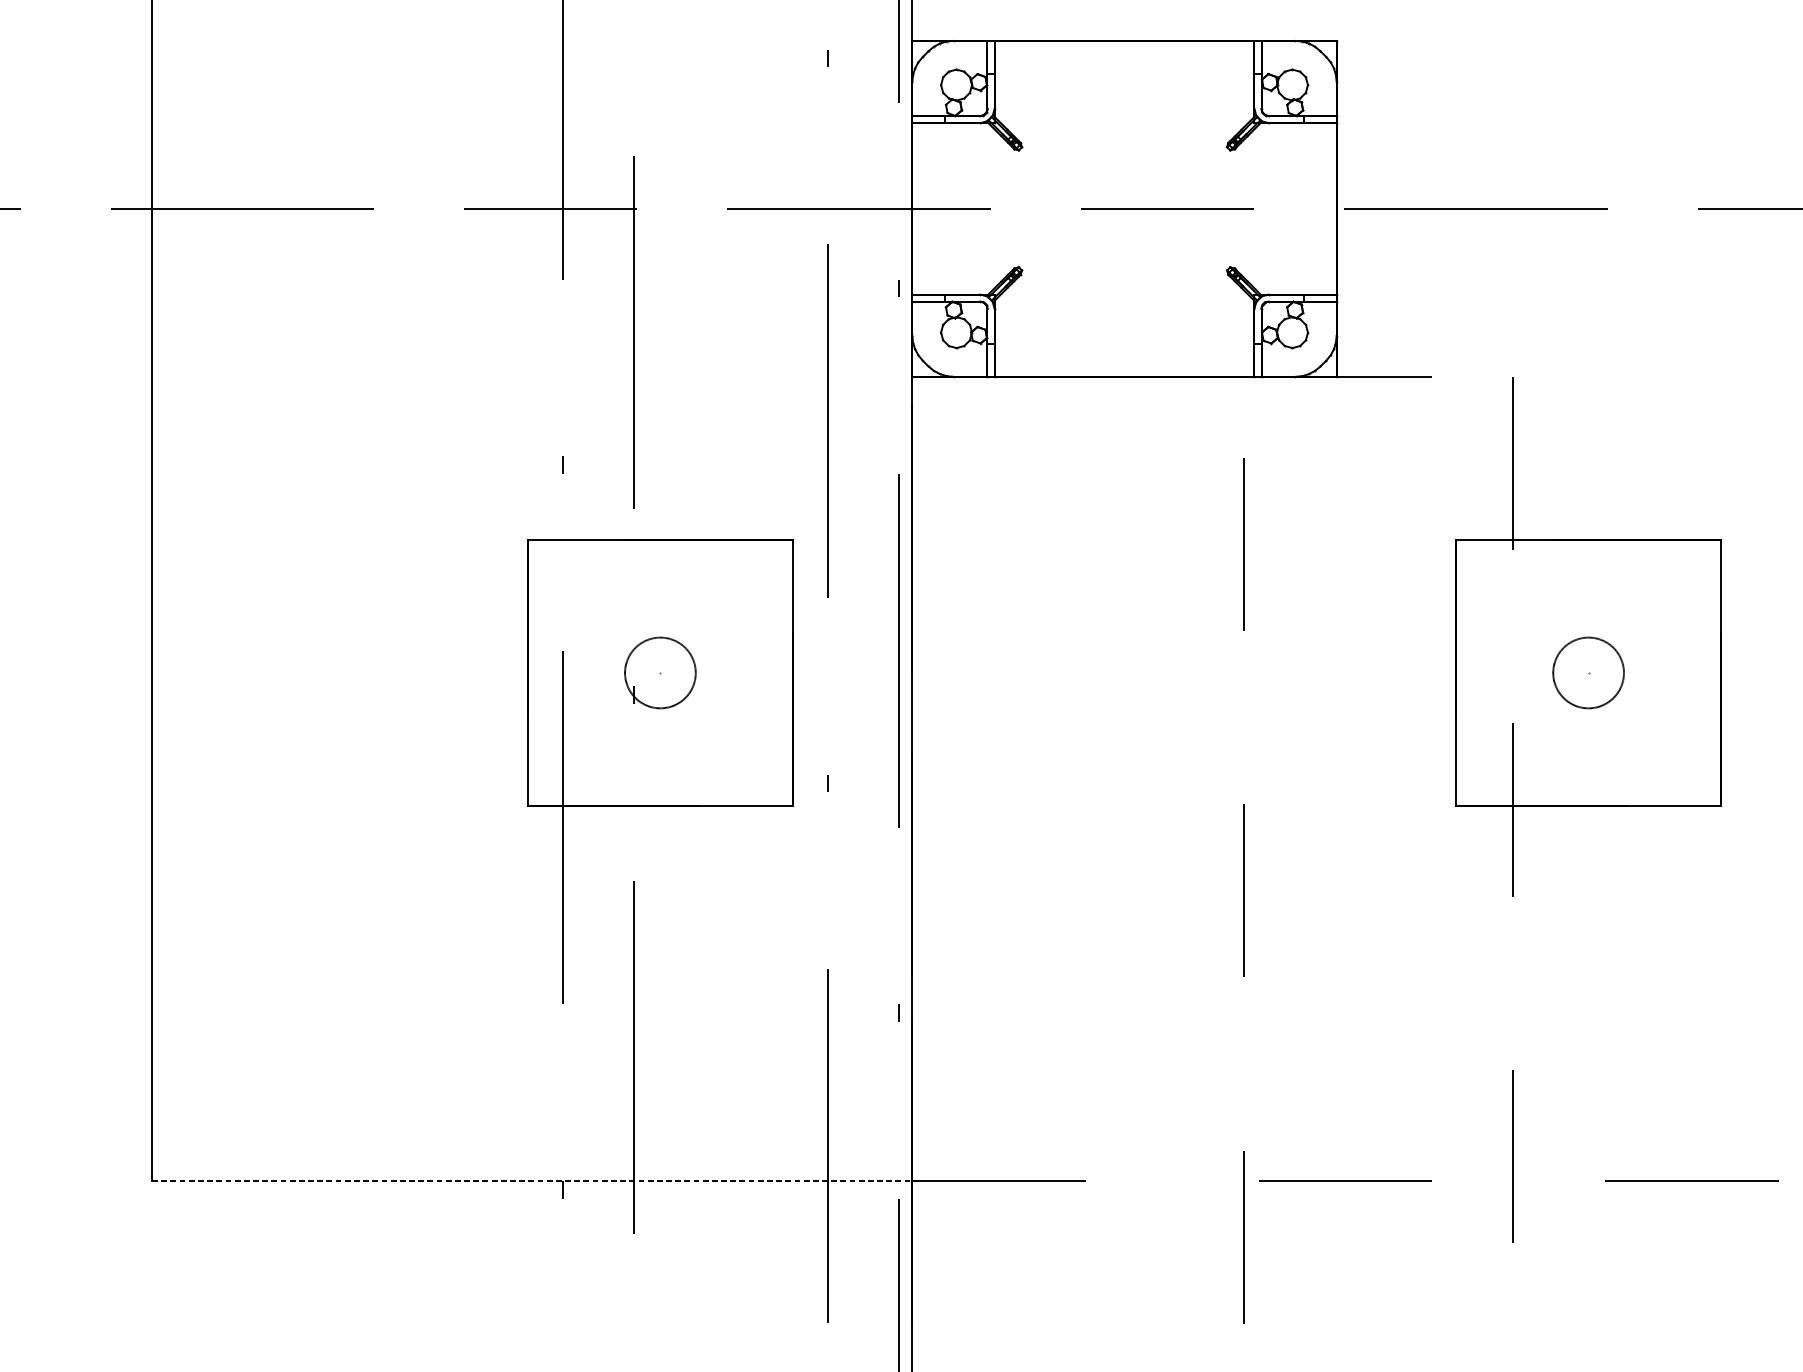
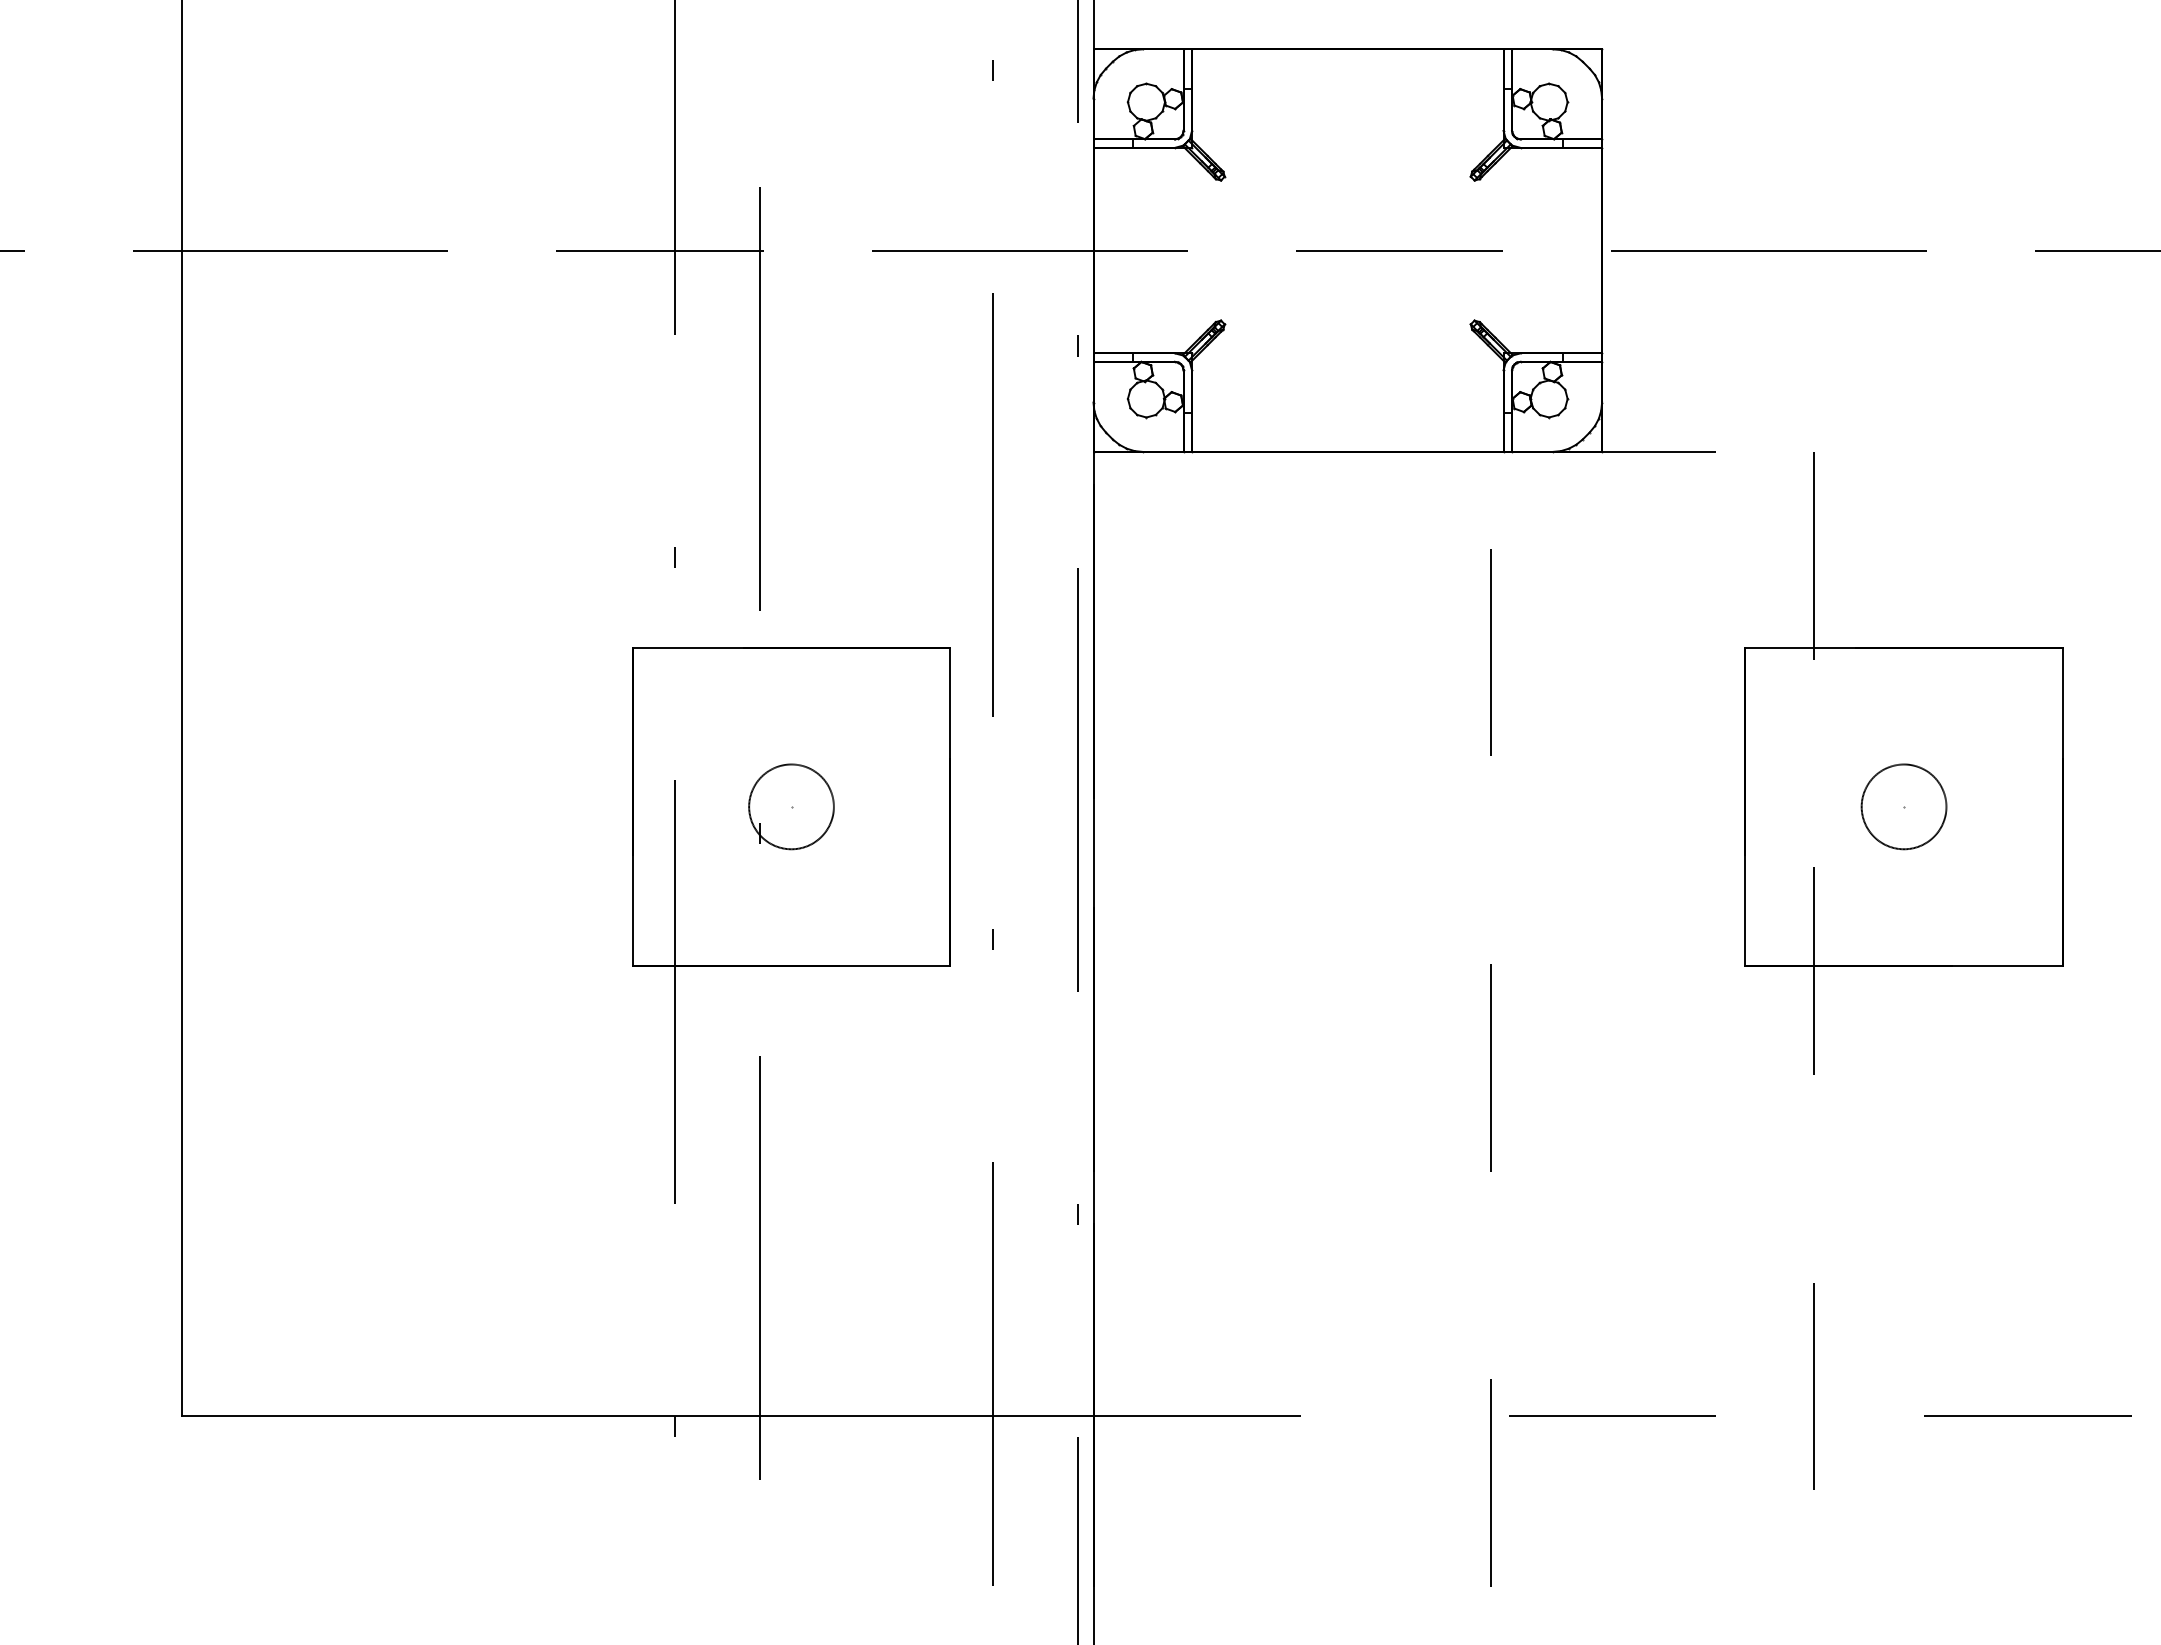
line: (531, 1181) -> (637, 1416), dashed -> solid

